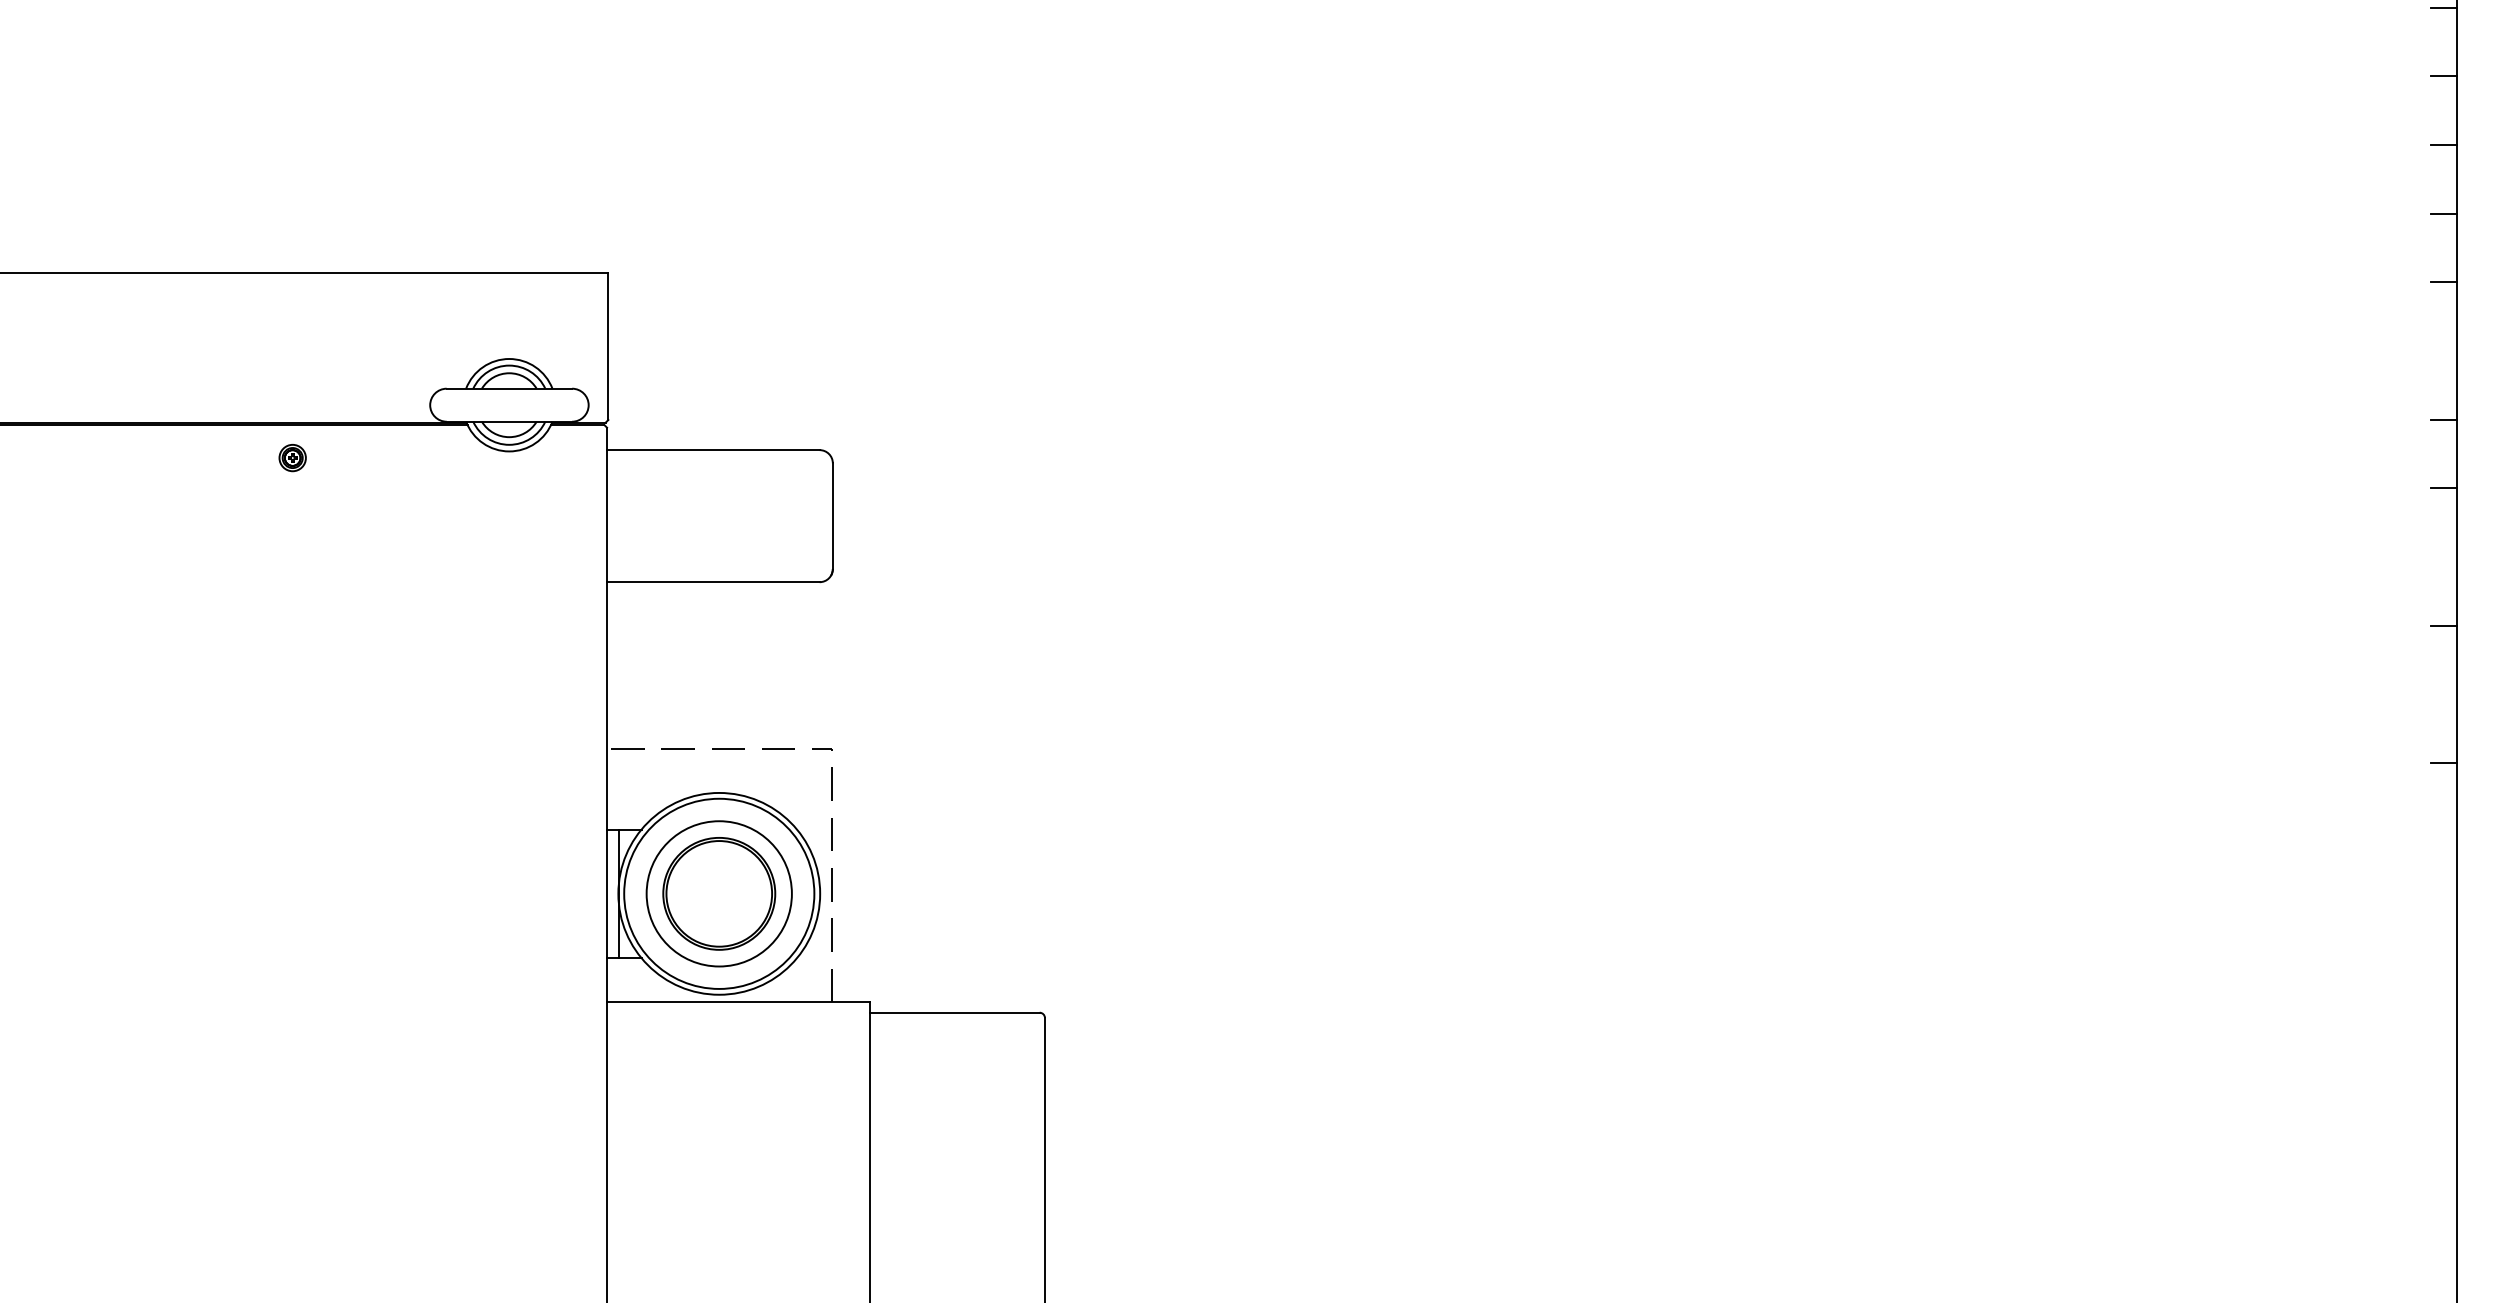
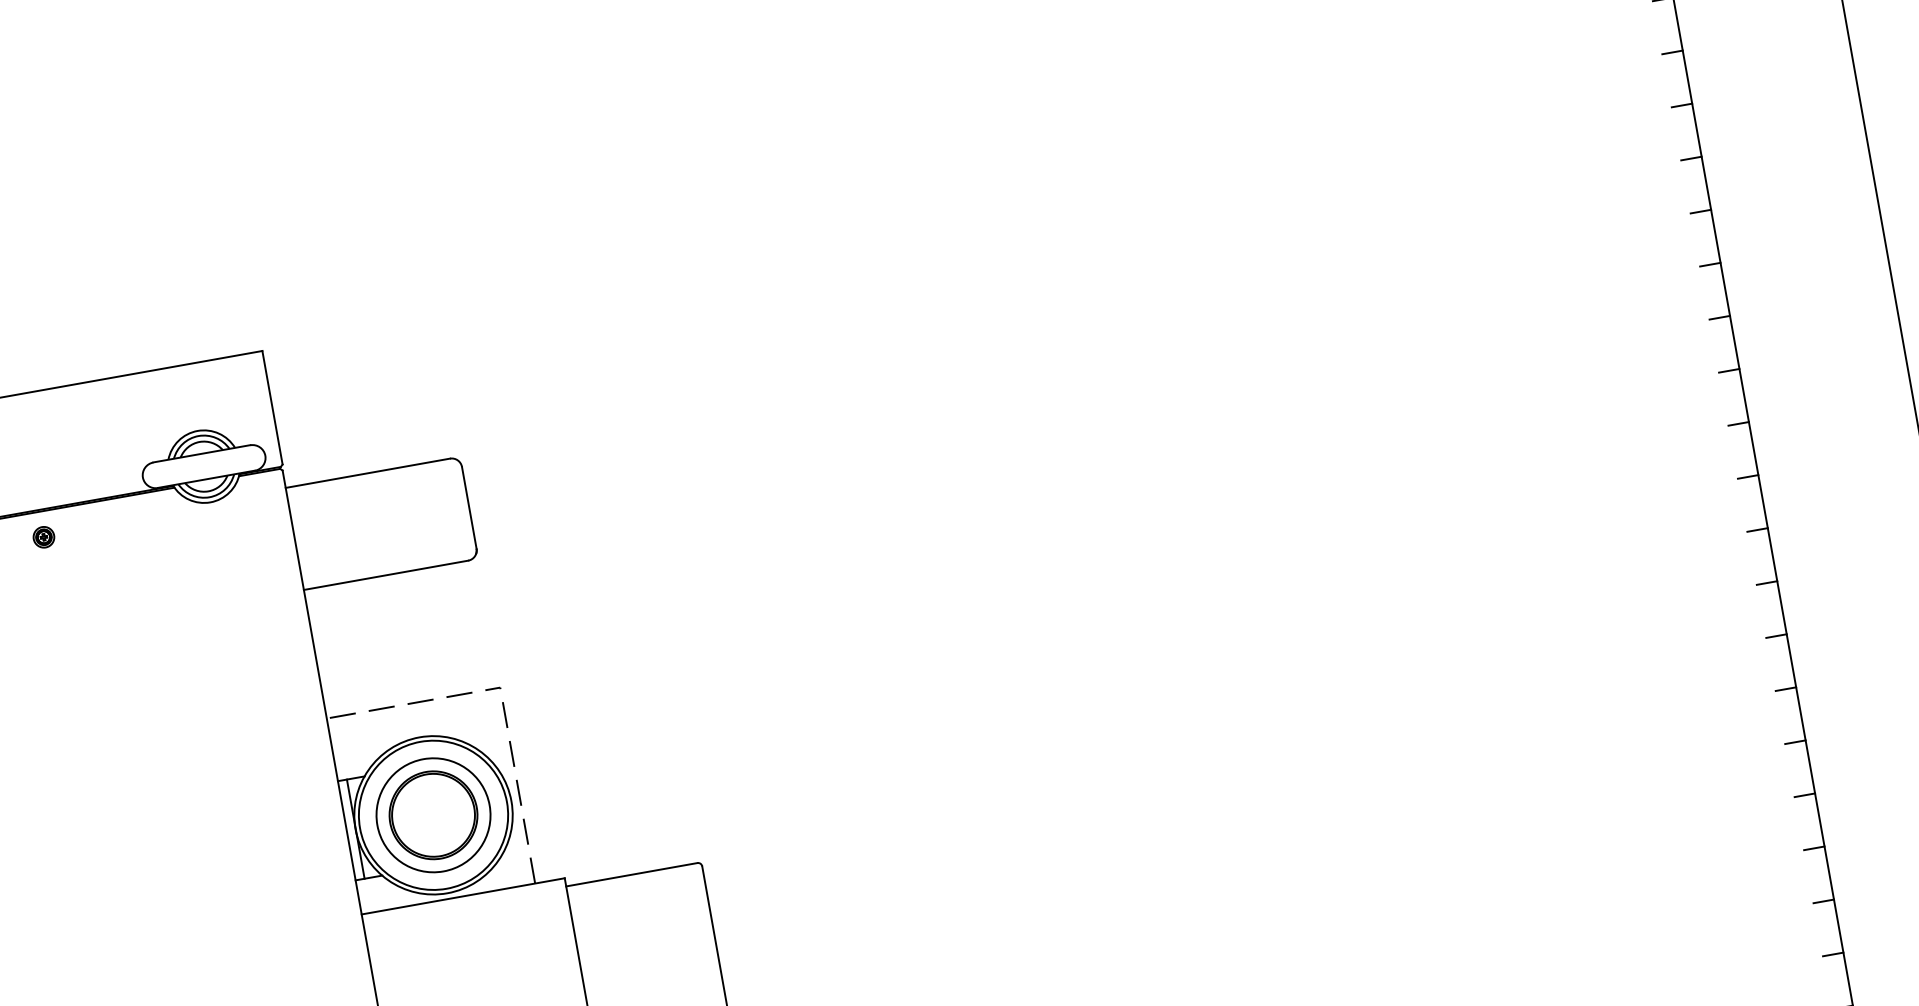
line: (2443, 351) -> (1691, 158), added
line: (2443, 557) -> (1719, 318), added
line: (2443, 694) -> (1738, 423), added
line: (2443, 831) -> (1757, 529), added
line: (2443, 900) -> (1766, 583), added
line: (2443, 969) -> (1776, 636), added
line: (2443, 1037) -> (1785, 688), added
line: (2443, 1106) -> (1794, 742), added
line: (2443, 1175) -> (1804, 795), added
line: (2443, 1243) -> (1813, 848), added

